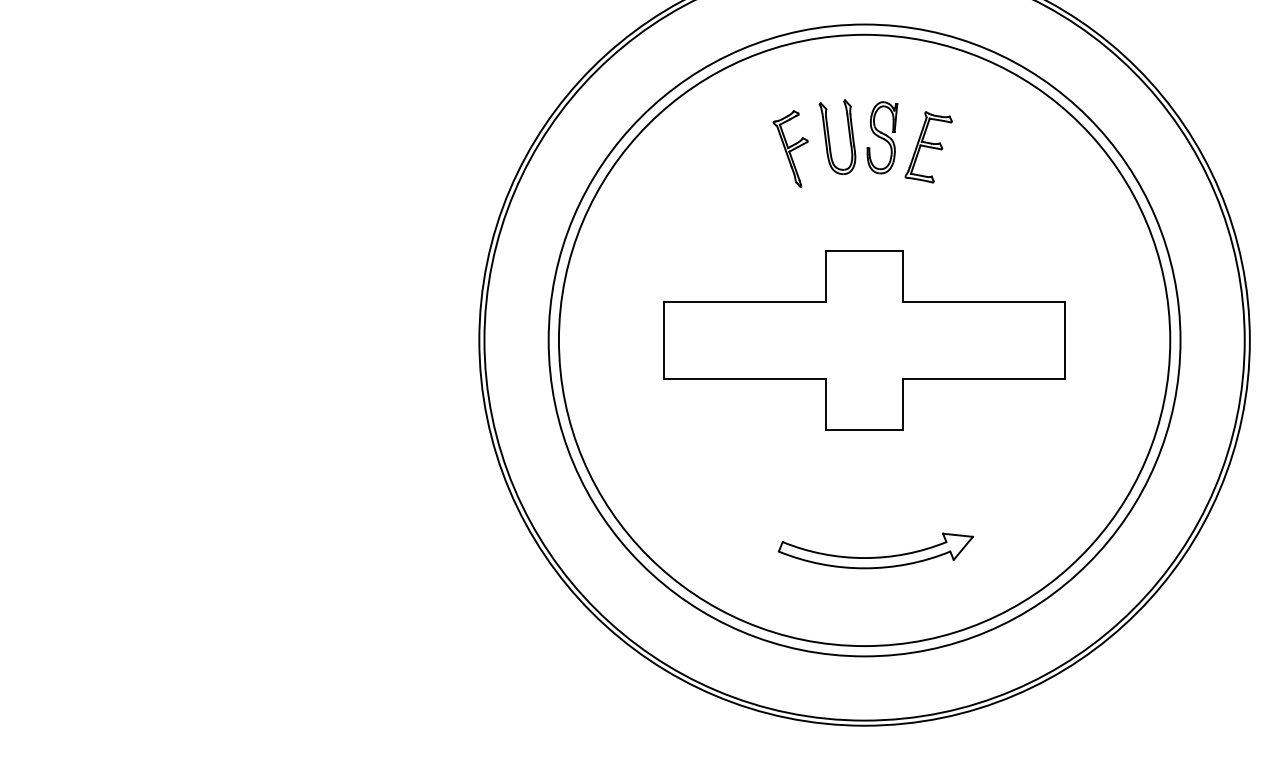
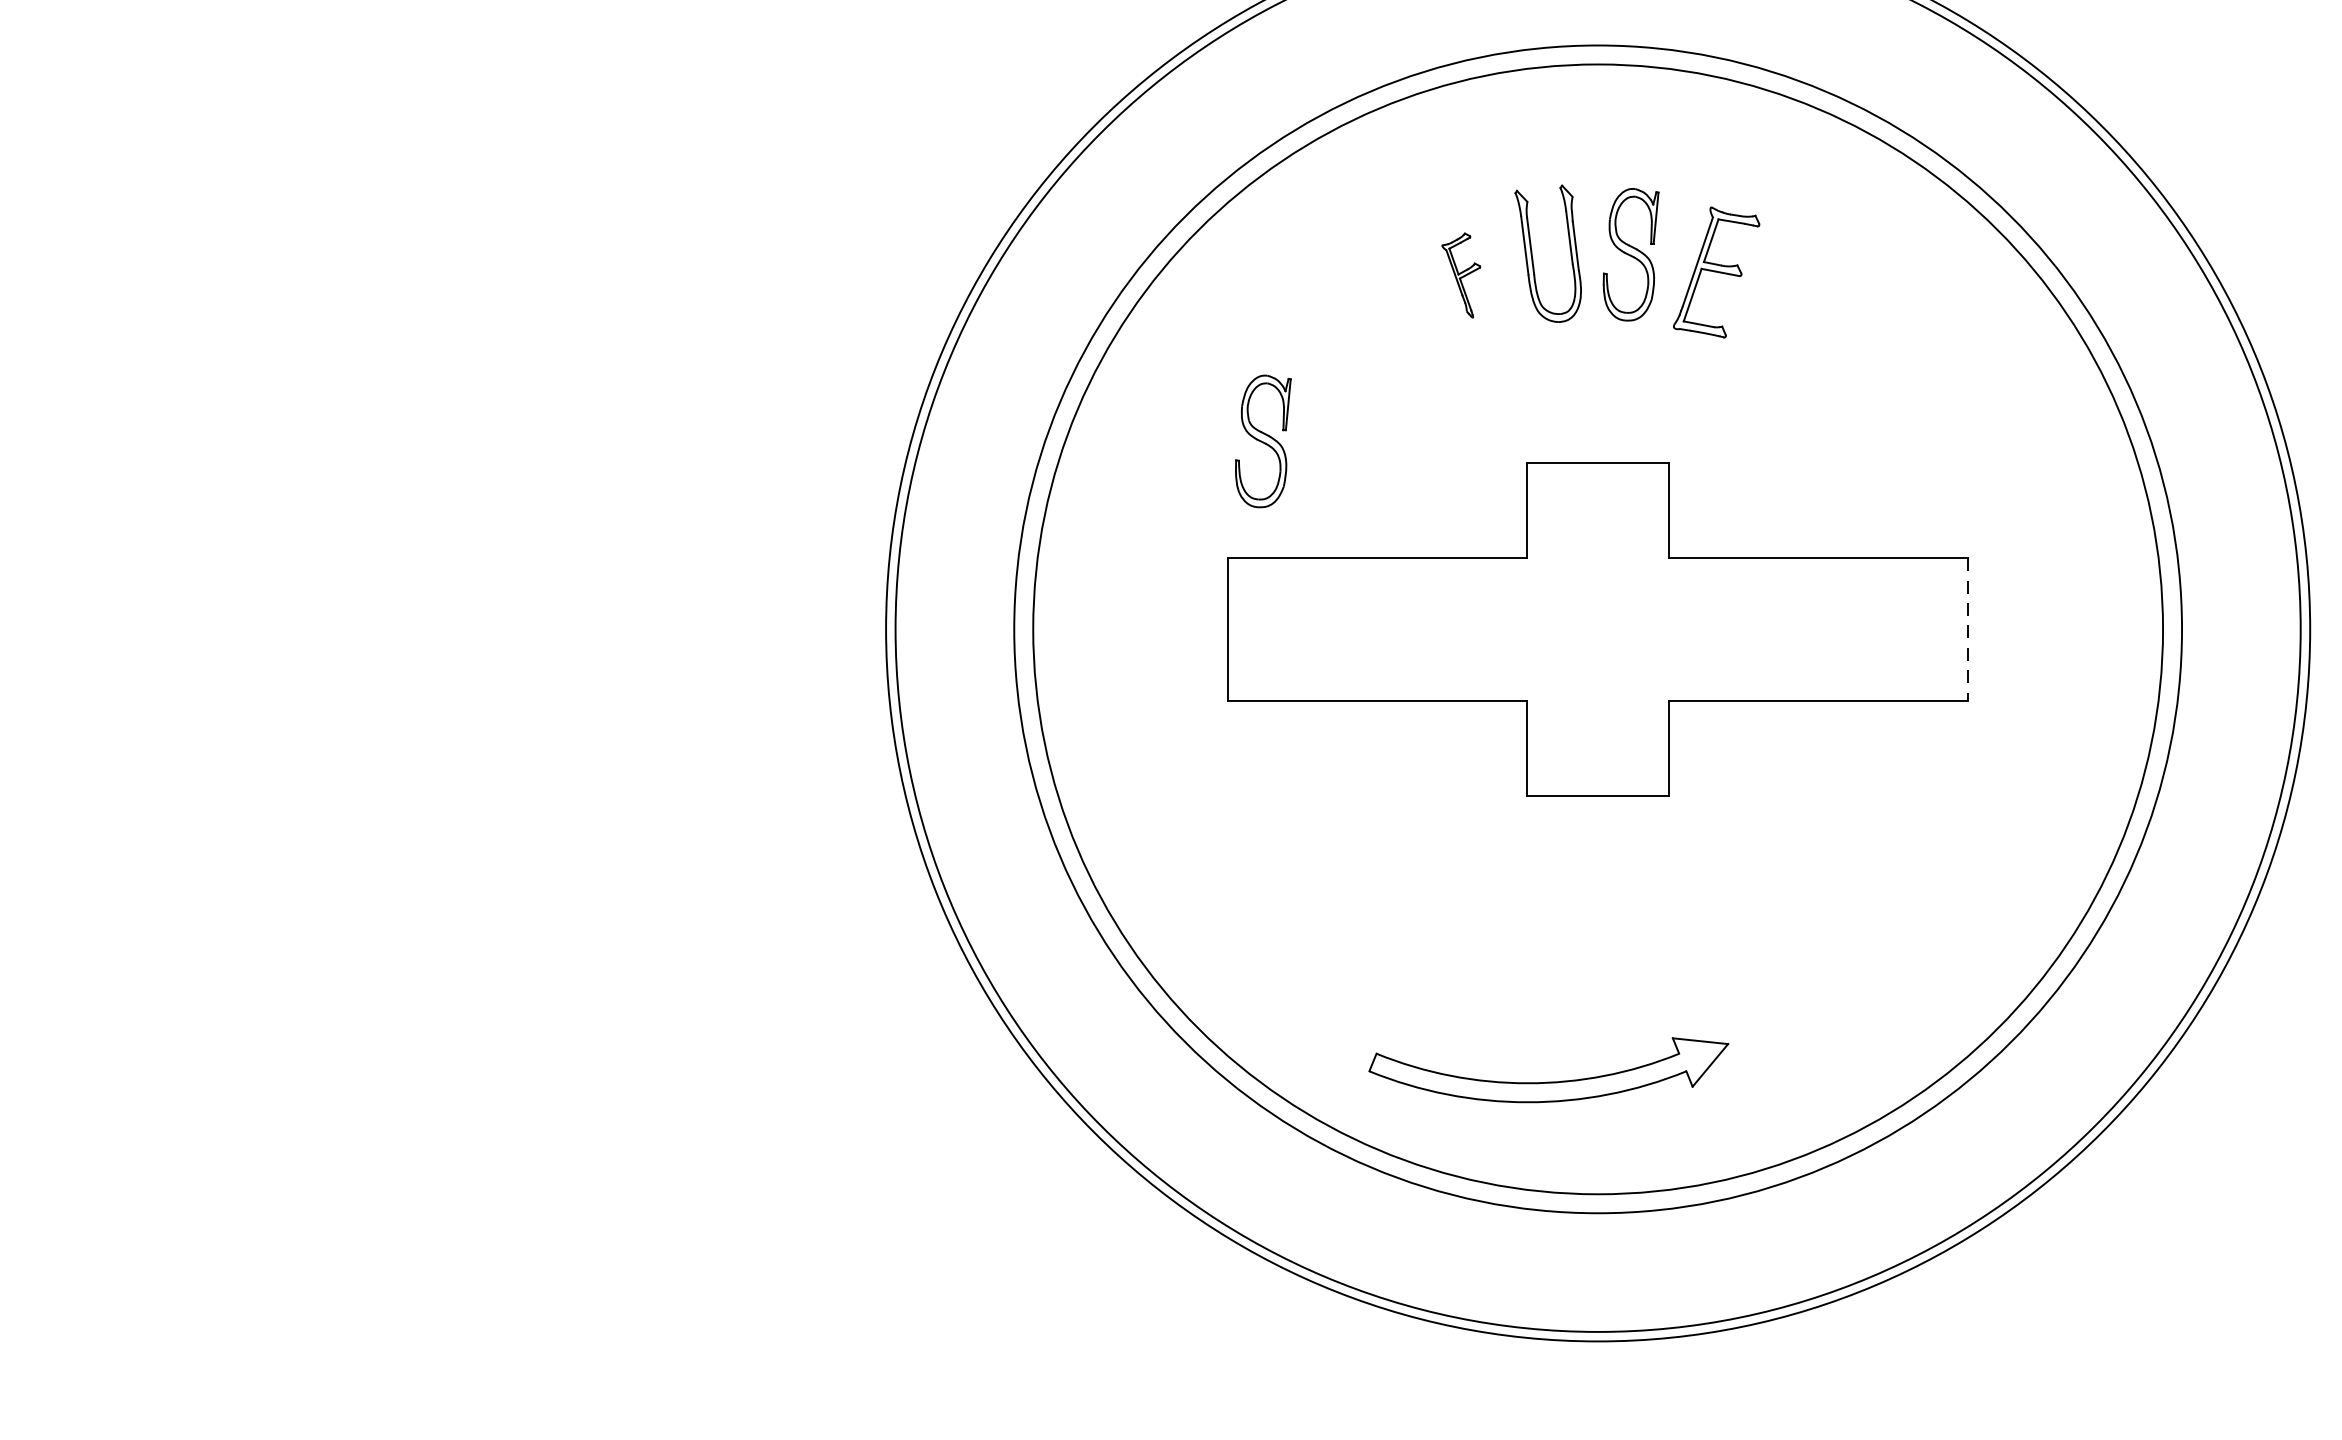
part: (790, 148) -> (1461, 274), size x0.6
part: (683, 238) -> (1263, 440), added
line: (1064, 340) -> (1967, 629), solid -> dashed
part: (875, 550) -> (1548, 1069), moved

